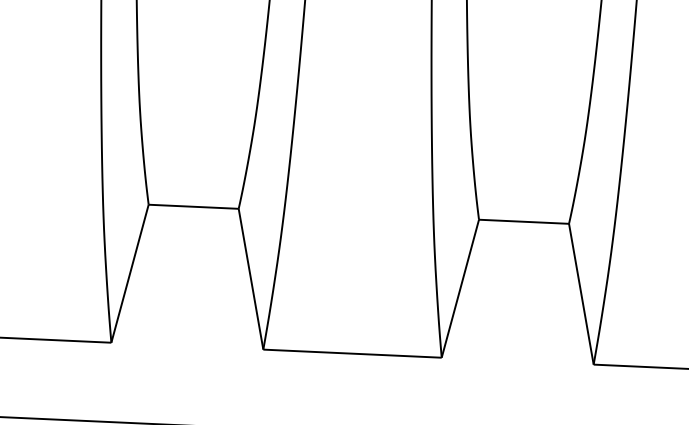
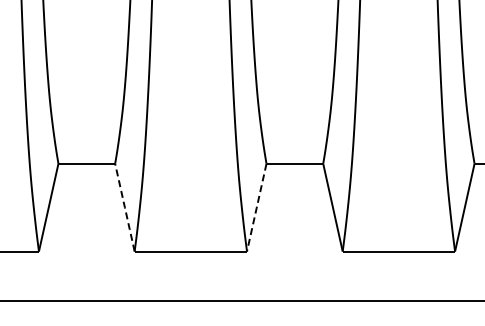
line: (250, 278) -> (124, 207), solid -> dashed
line: (459, 290) -> (256, 208), solid -> dashed

